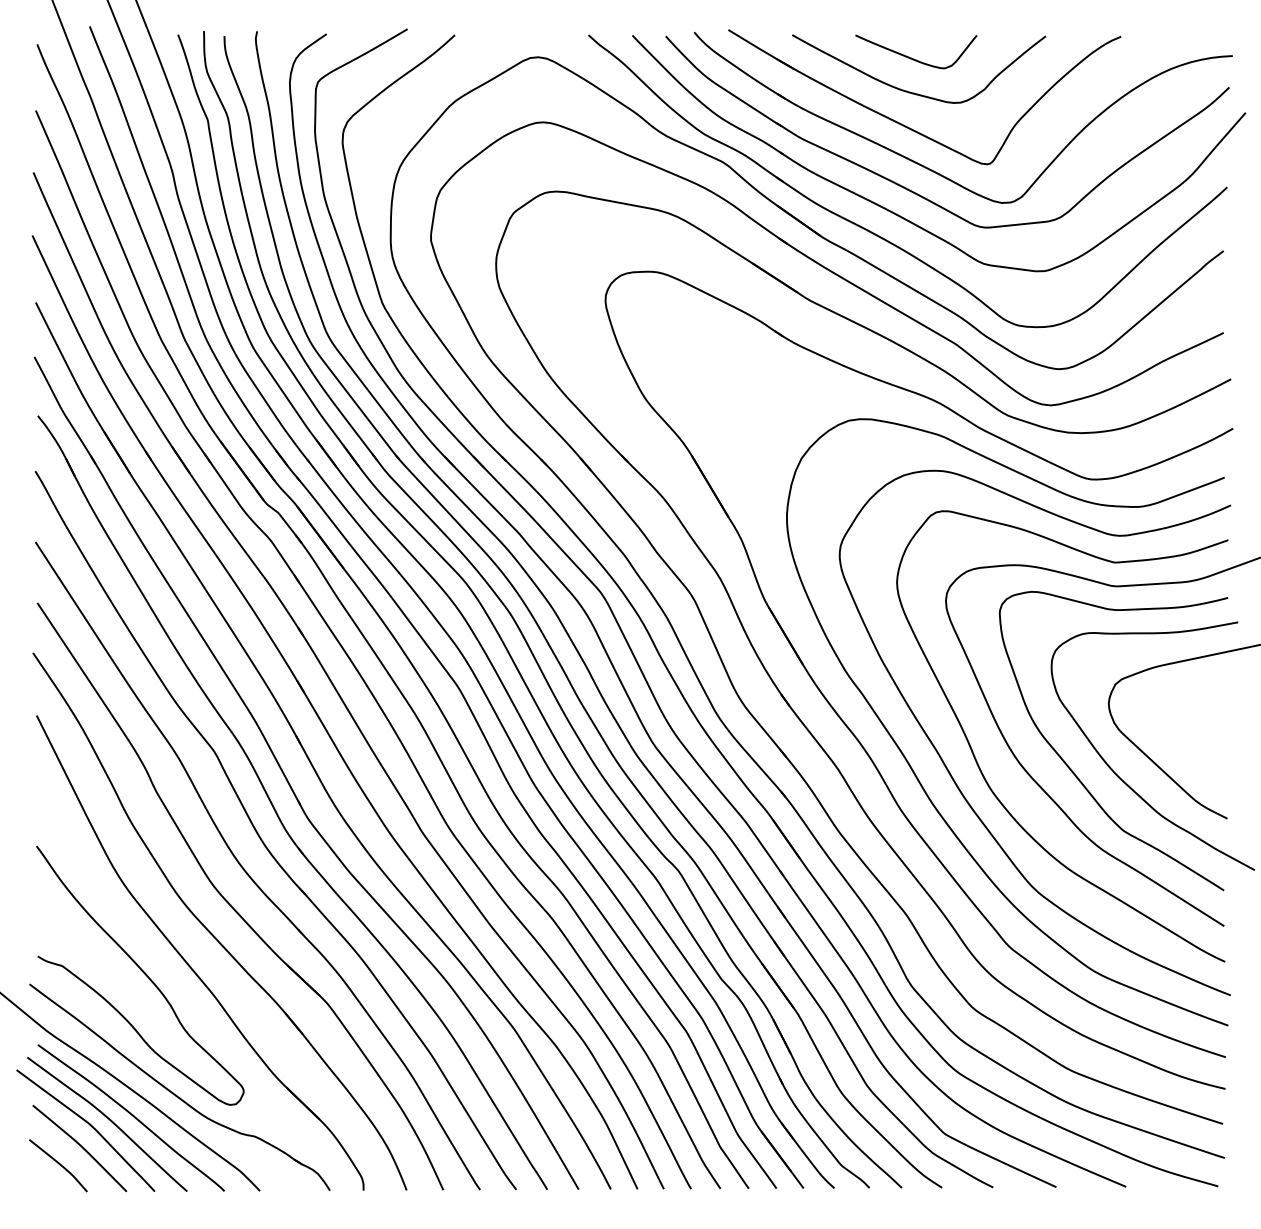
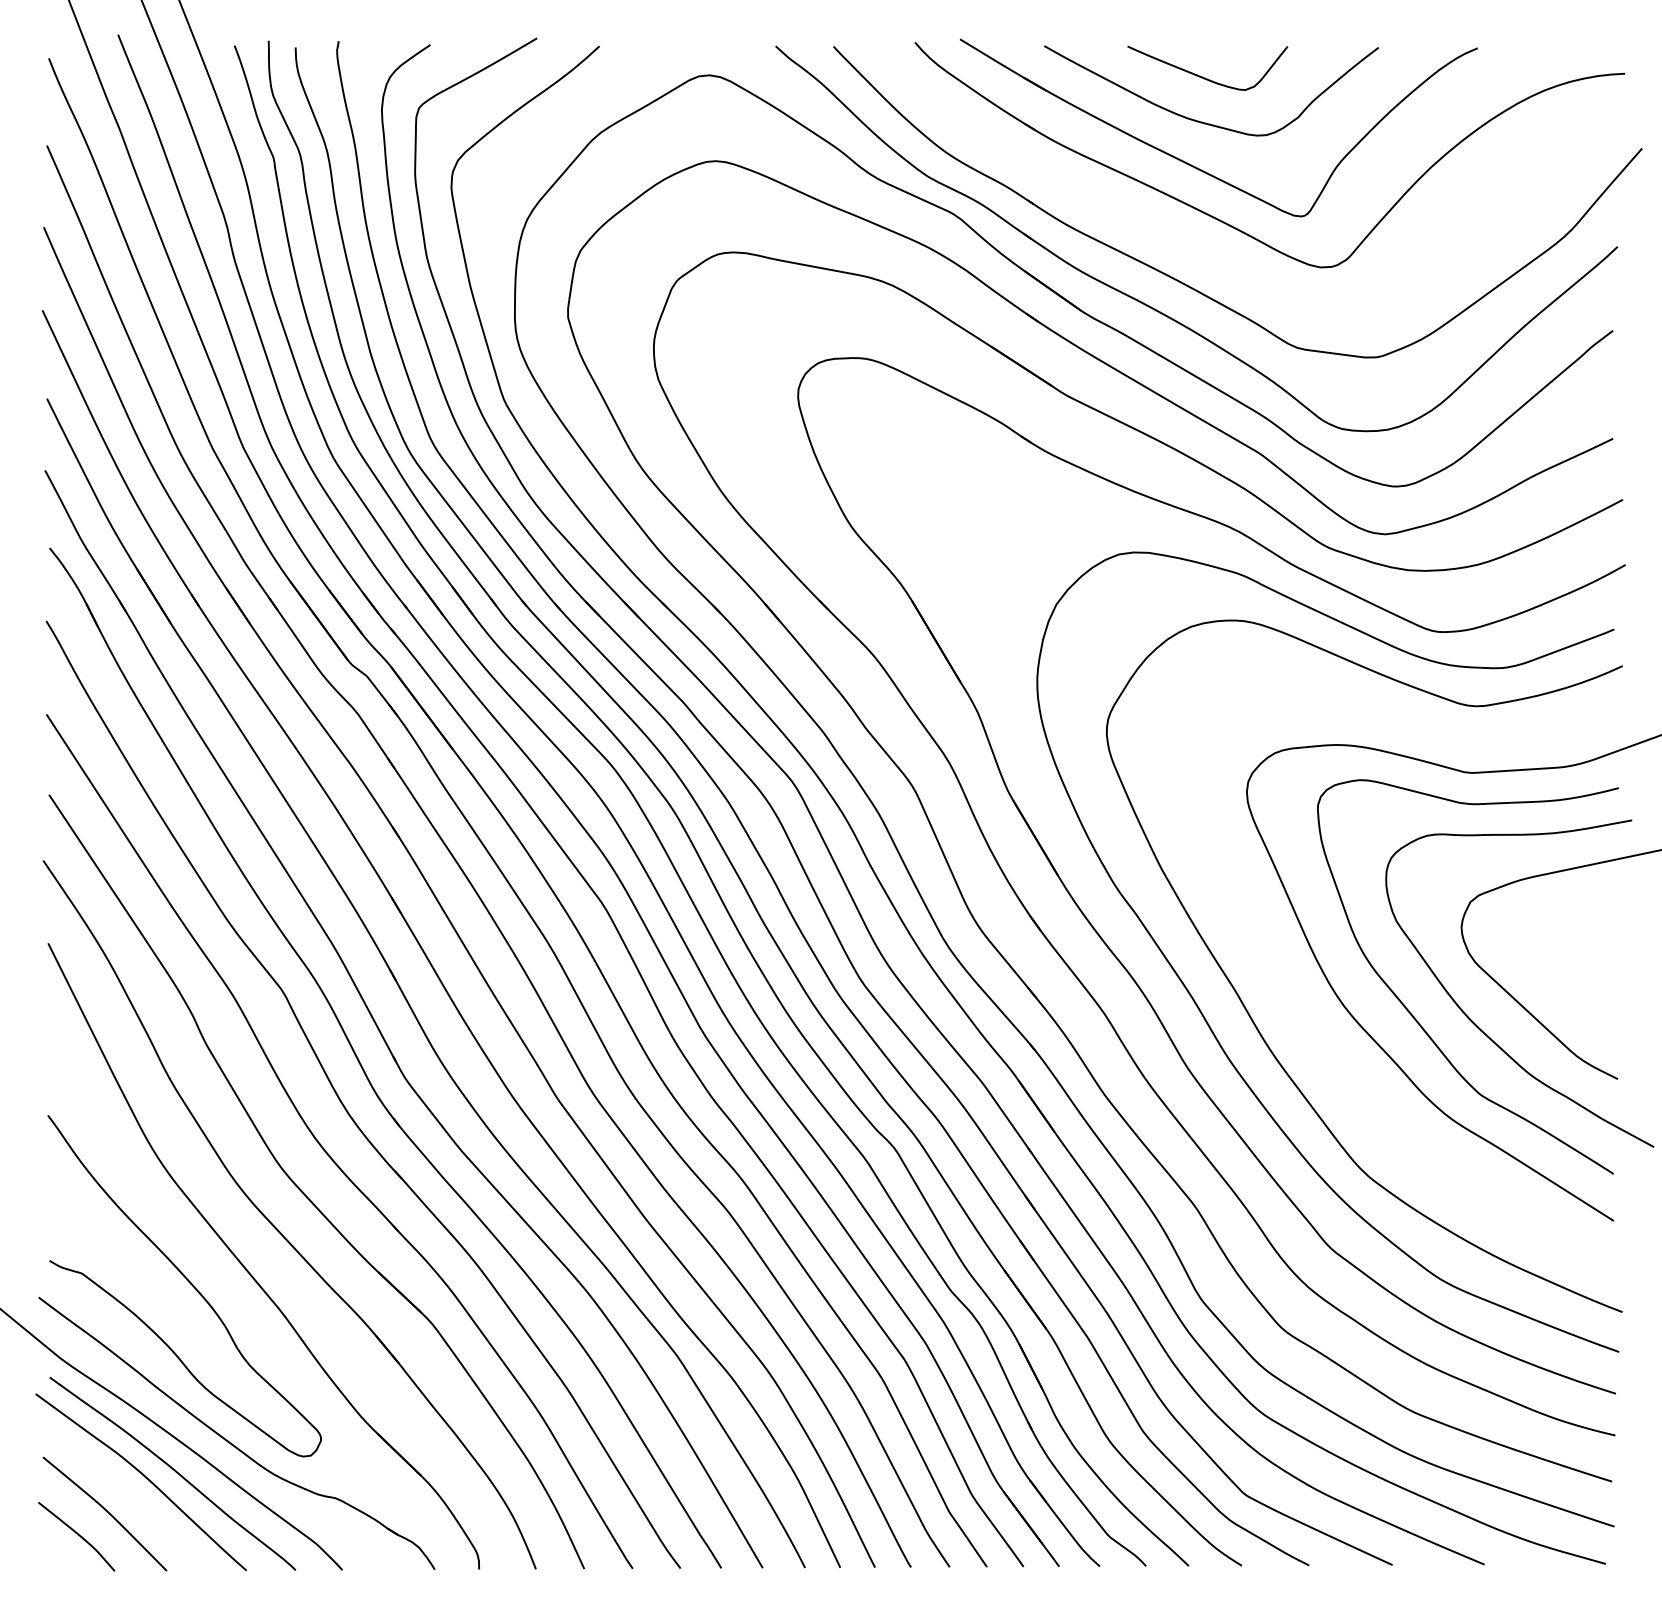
part: (916, 193) -> (1208, 254), removed
curve: (986, 780) -> (1300, 1028), removed
curve: (88, 1124) -> (116, 1482), removed

